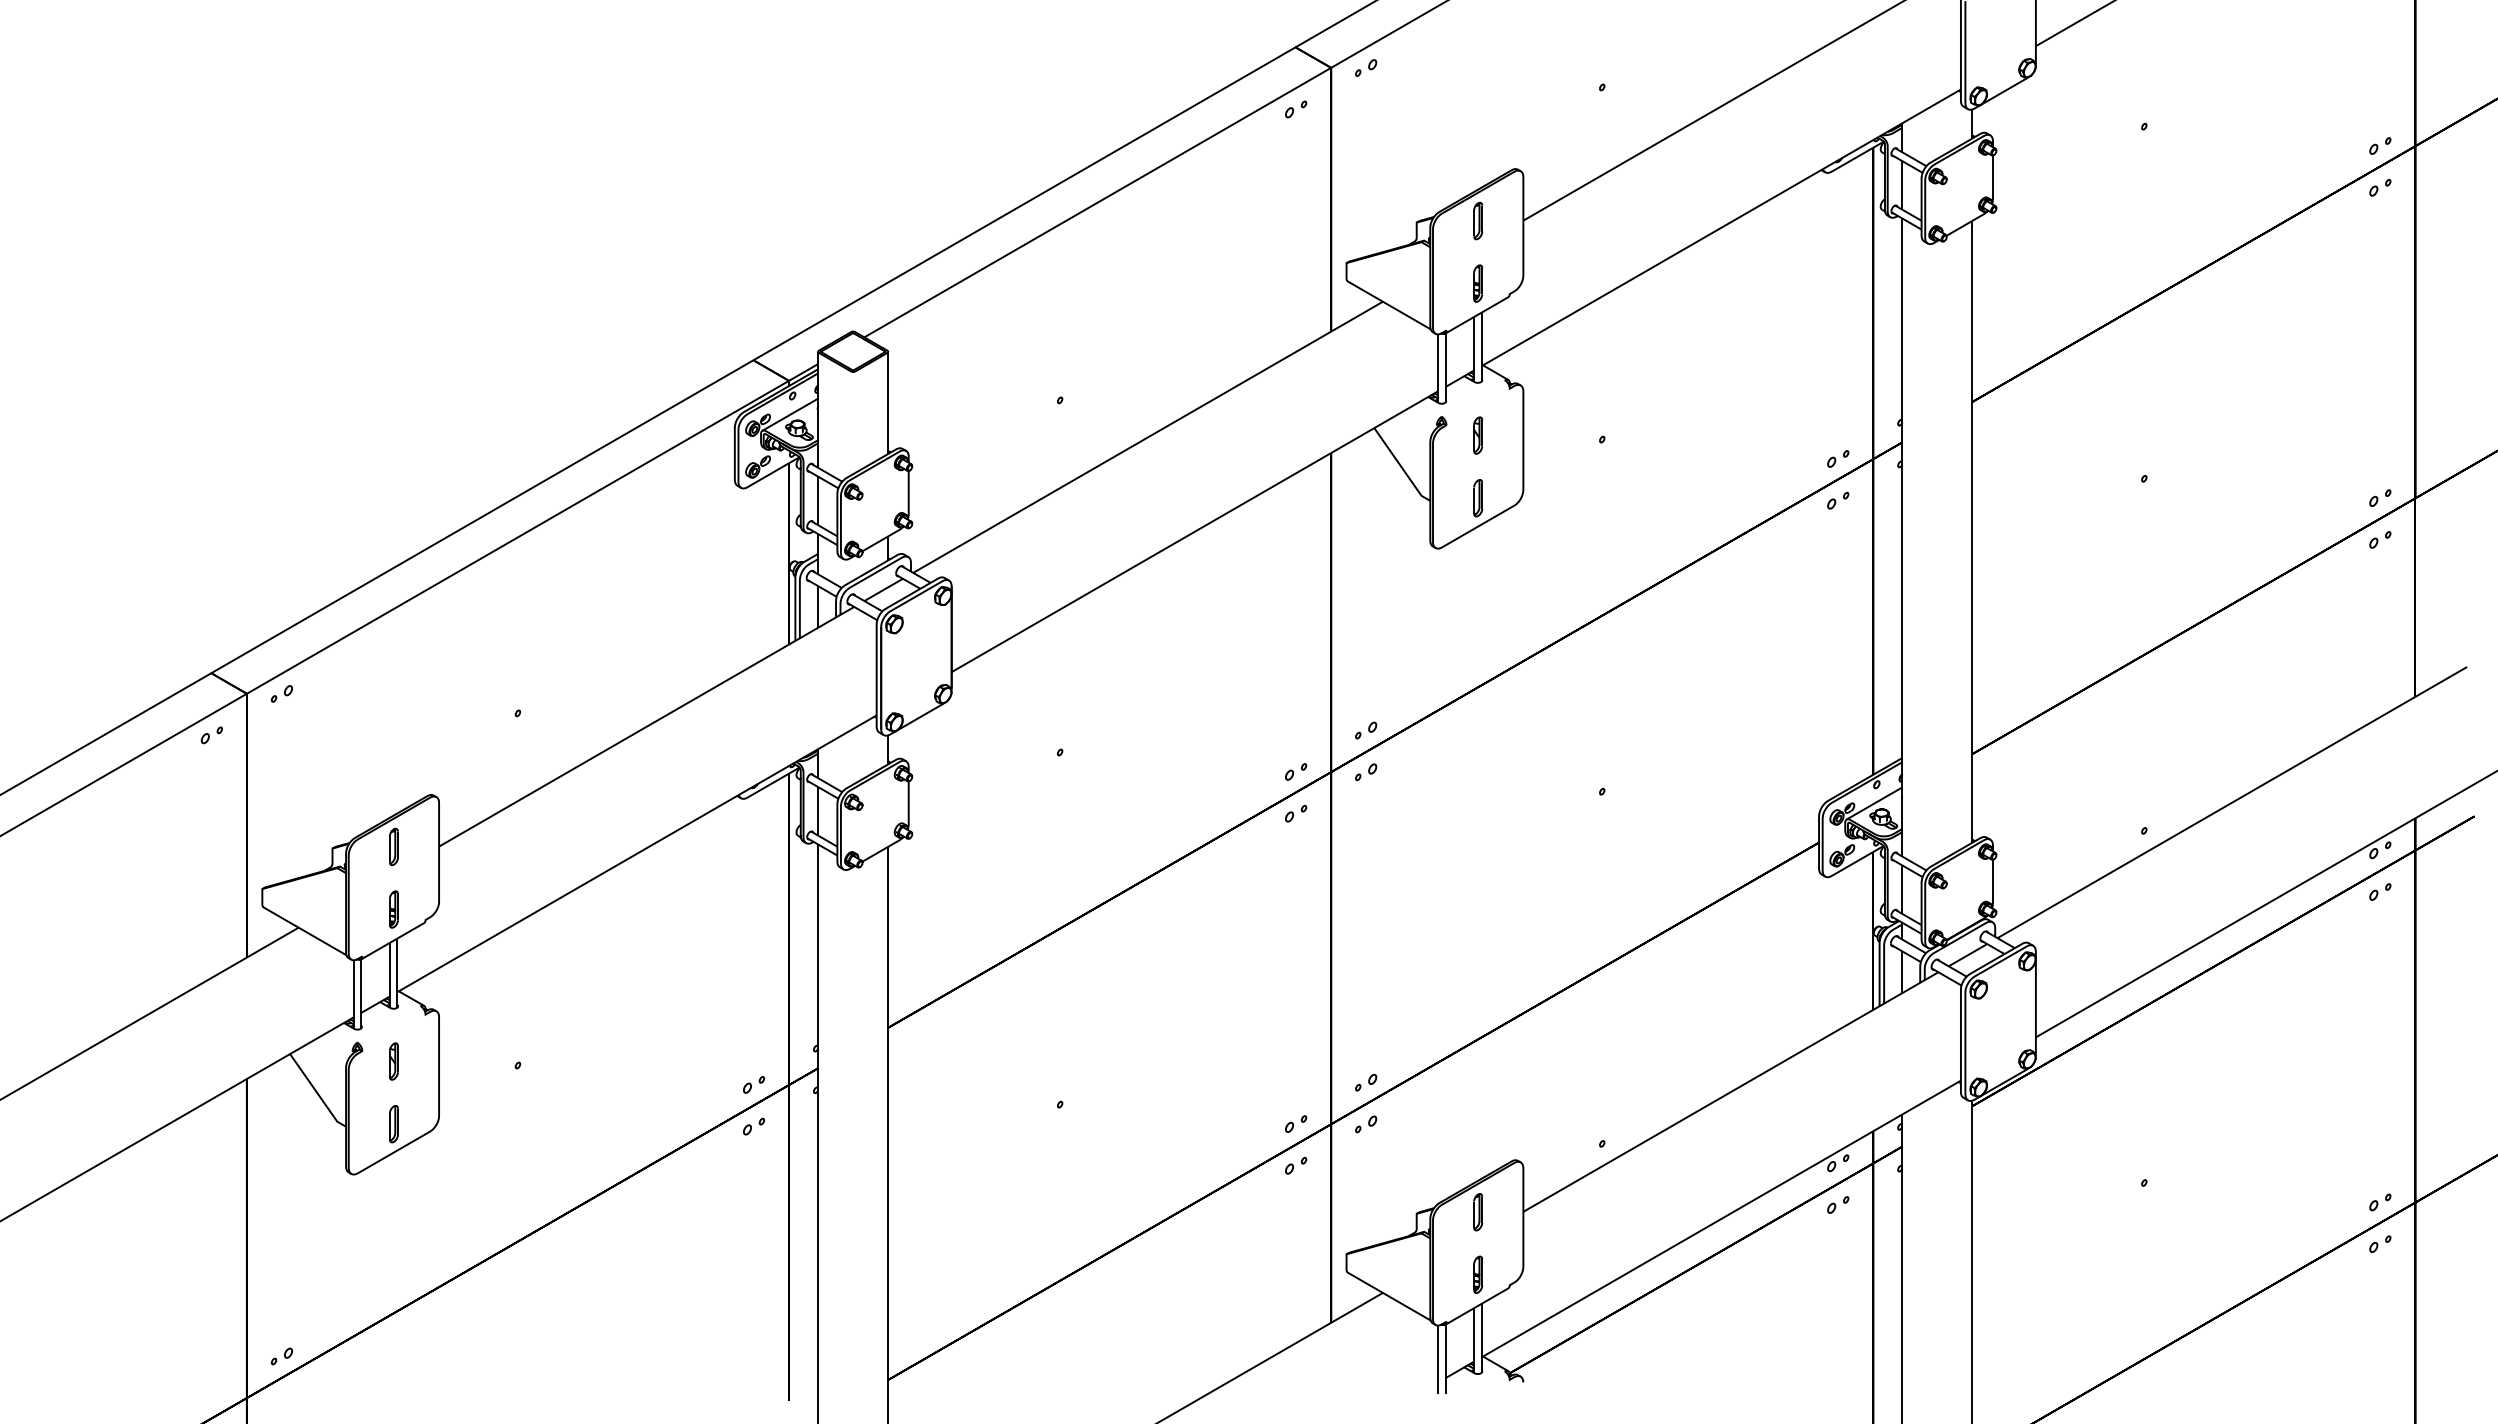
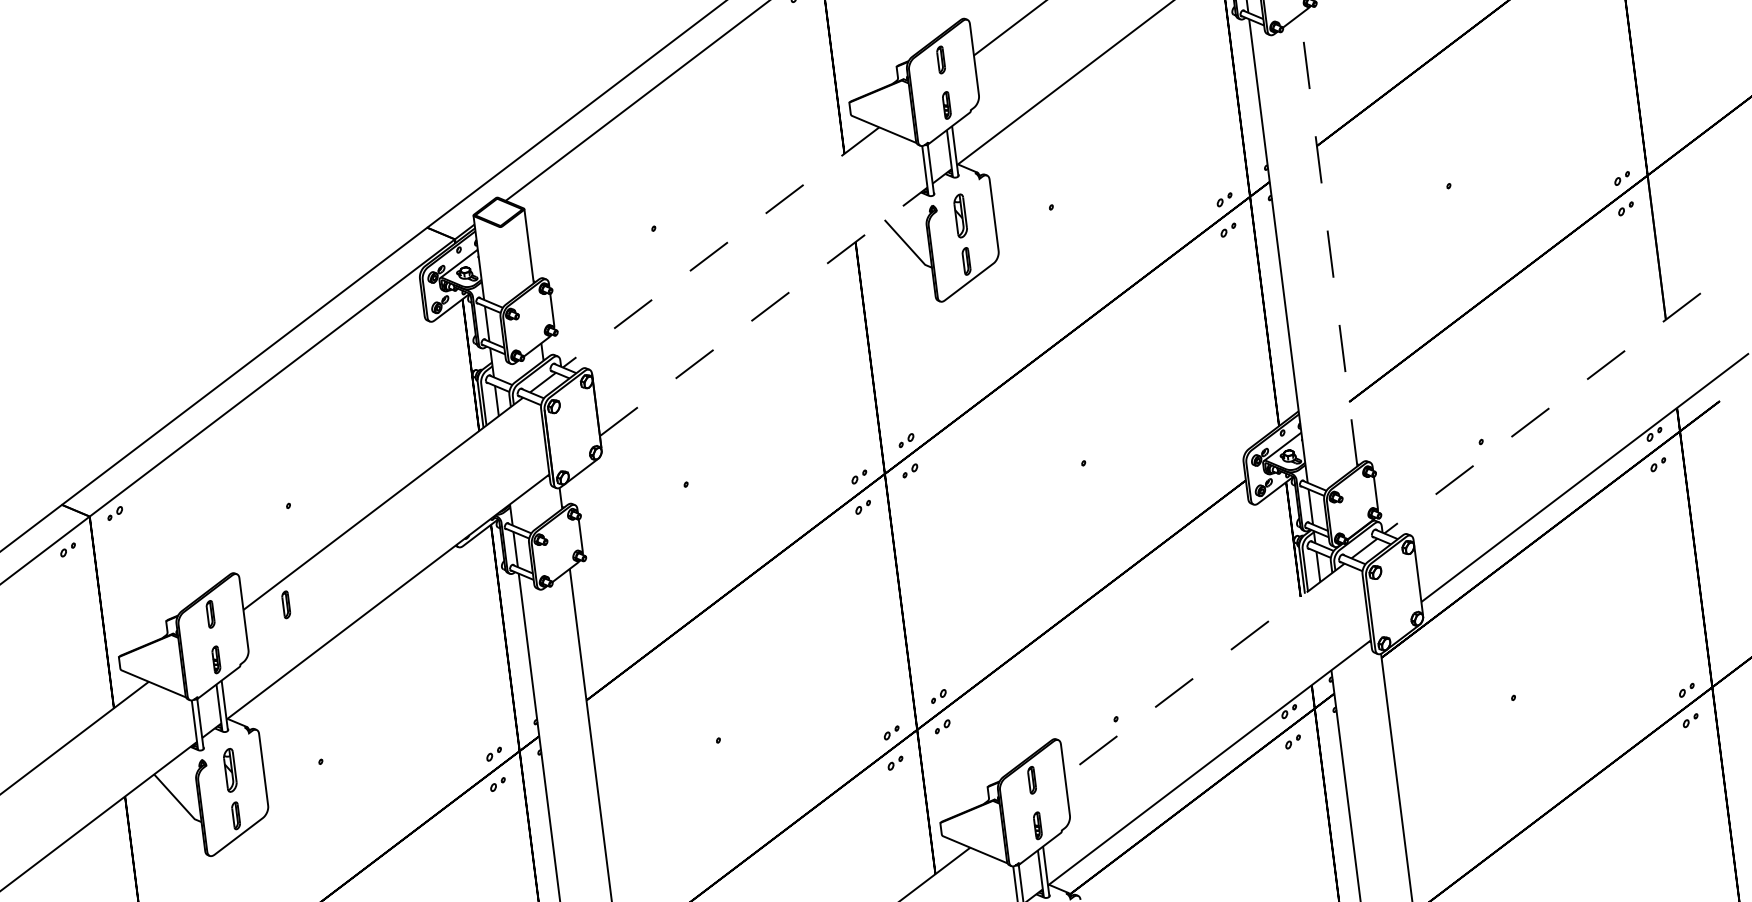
part: (1478, 435) -> (961, 215), size x1.6
line: (1147, 437) -> (720, 247), solid -> dashed
line: (1194, 531) -> (763, 311), solid -> dashed
line: (1972, 531) -> (1328, 240), solid -> dashed
line: (2231, 802) -> (1541, 413), solid -> dashed
part: (497, 846) -> (285, 604), added
part: (393, 1061) -> (230, 770), size x1.6
line: (1730, 1092) -> (1204, 670), solid -> dashed

